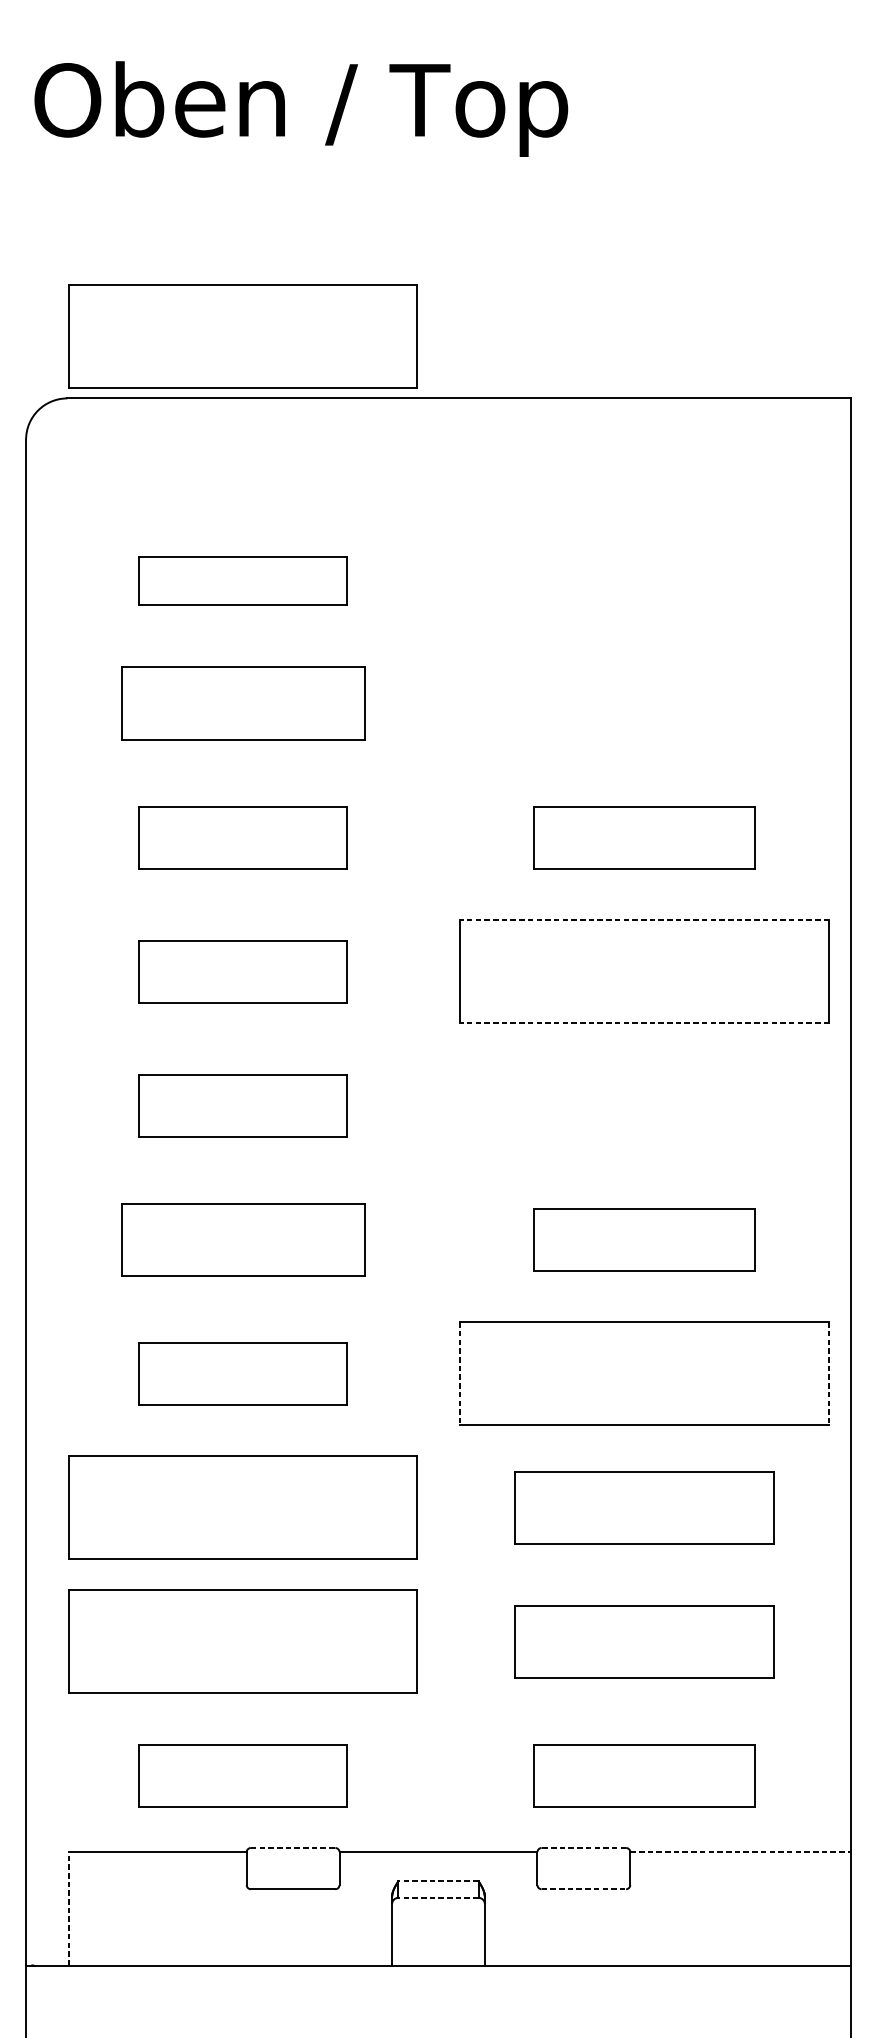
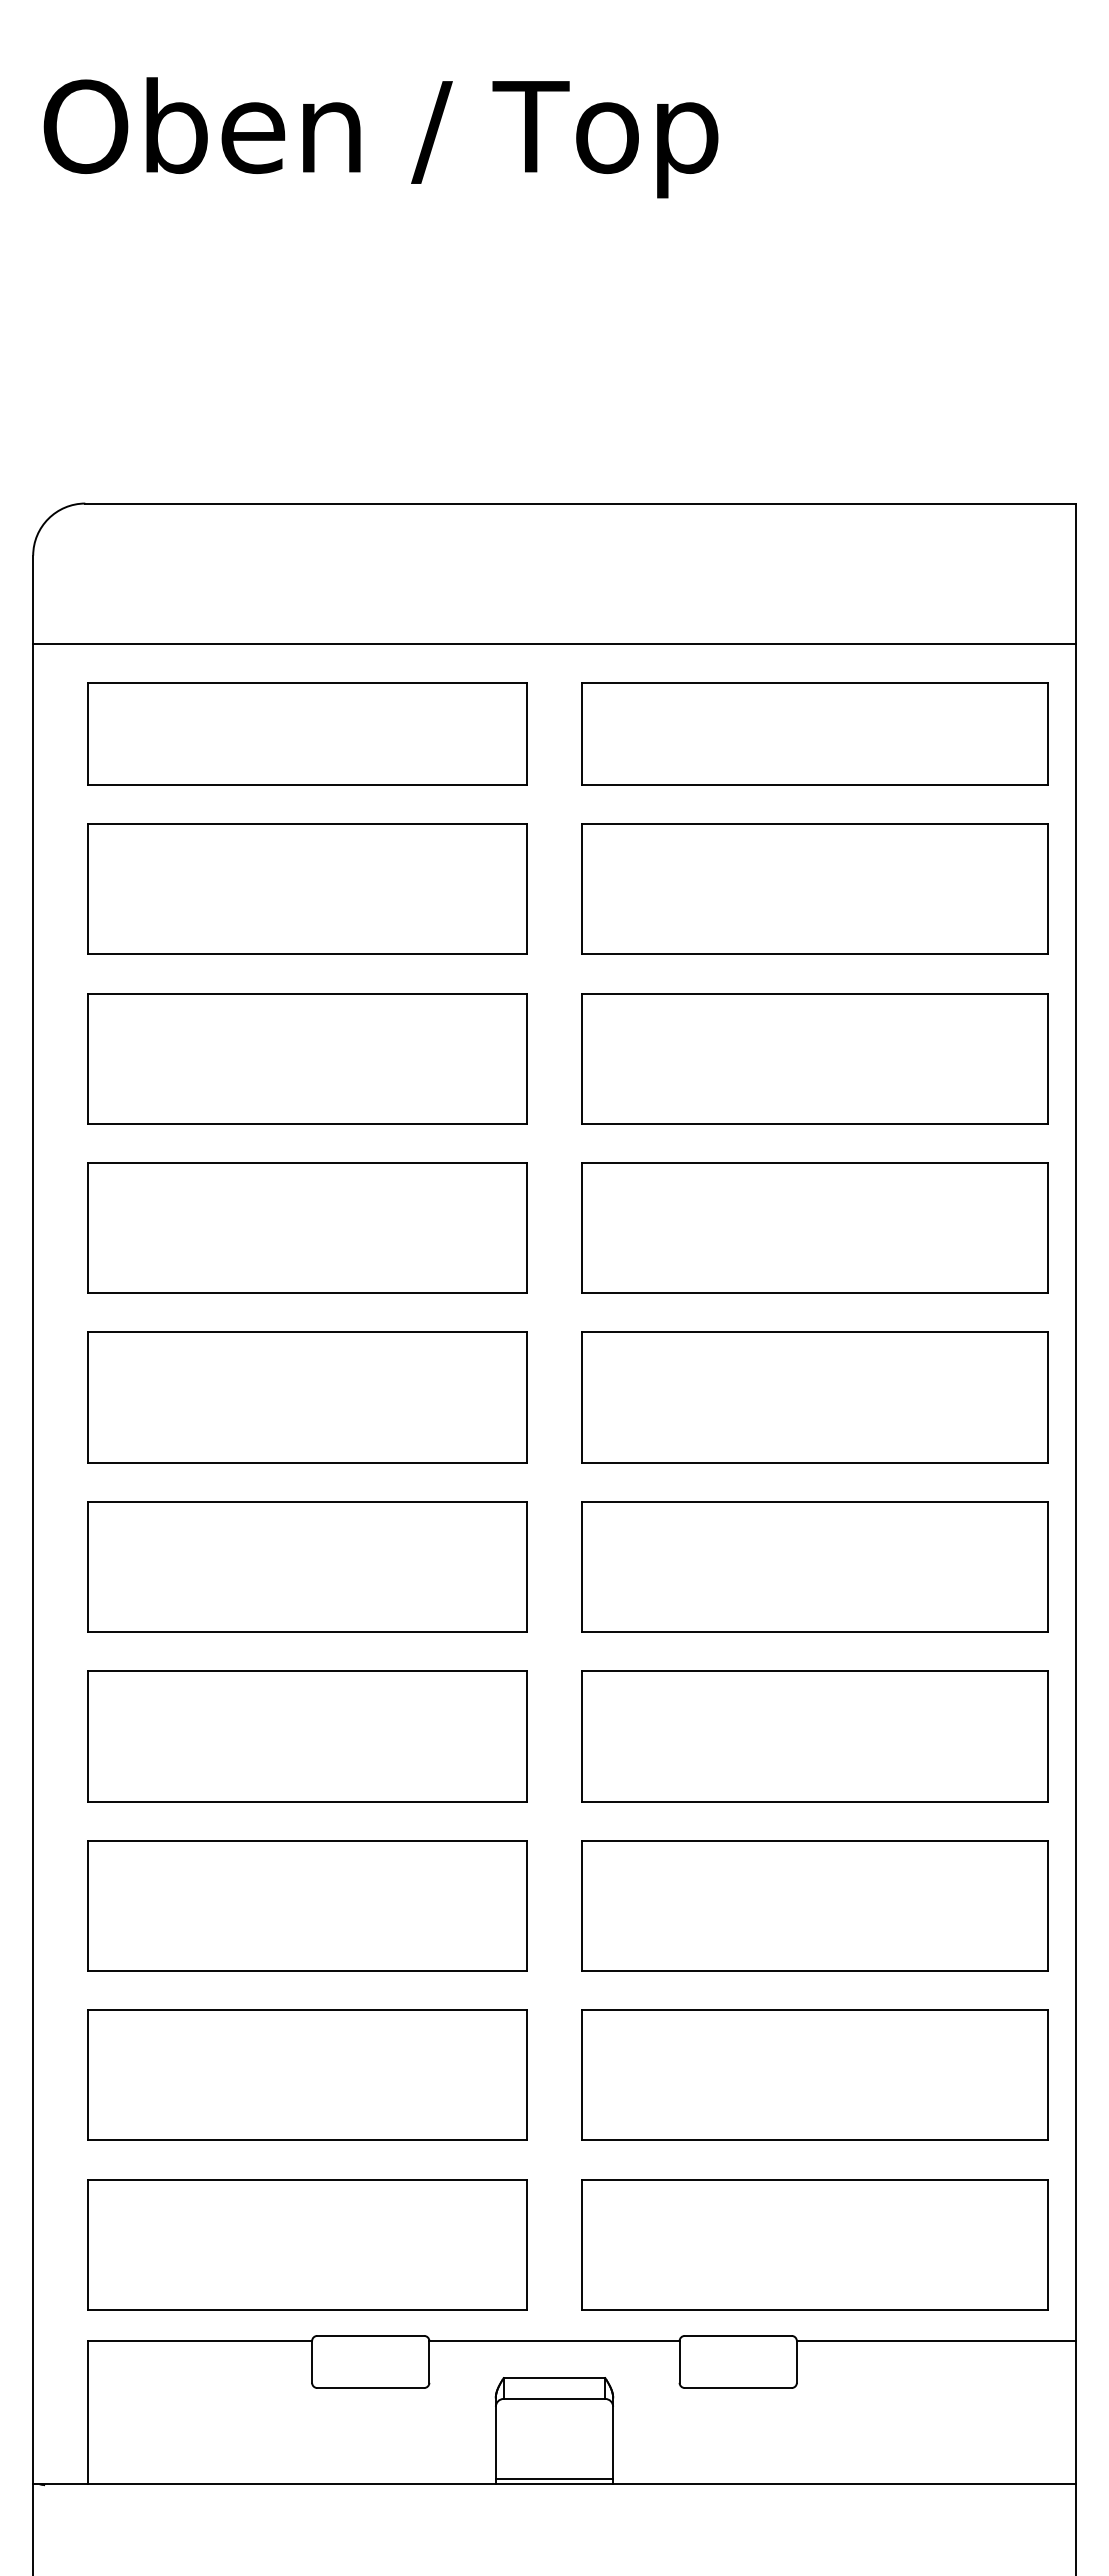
part: (243, 335) -> (307, 424), removed
line: (438, 509) -> (554, 644), added
part: (243, 580) -> (307, 733), size x1.67
part: (644, 580) -> (814, 733), added
part: (243, 702) -> (307, 888), size x1.43
part: (644, 702) -> (814, 888), added
part: (243, 837) -> (307, 1058), size x1.67
part: (644, 837) -> (814, 1058), size x1.67
line: (644, 919) -> (814, 1162), dashed -> solid
part: (243, 971) -> (307, 1227), size x1.67
line: (644, 1023) -> (814, 1293), dashed -> solid
part: (243, 1105) -> (307, 1397), size x1.67
part: (644, 1105) -> (814, 1397), added
part: (243, 1239) -> (307, 1566), size x1.43
part: (644, 1239) -> (814, 1566), size x1.67
part: (243, 1373) -> (307, 1736), size x1.67
line: (459, 1373) -> (581, 1736), dashed -> solid
line: (829, 1373) -> (1048, 1736), dashed -> solid
part: (644, 1507) -> (814, 1905), size x1.43
part: (644, 1641) -> (814, 2074), size x1.43
part: (243, 1775) -> (307, 2244), size x1.67
part: (644, 1775) -> (814, 2244), size x1.67
line: (293, 1847) -> (371, 2335), dashed -> solid
line: (583, 1847) -> (737, 2335), dashed -> solid
line: (740, 1852) -> (936, 2341), dashed -> solid
line: (438, 1881) -> (554, 2378), dashed -> solid
line: (584, 1889) -> (738, 2388), dashed -> solid
line: (438, 1897) -> (554, 2398), dashed -> solid
line: (69, 1908) -> (87, 2412), dashed -> solid
line: (438, 1961) -> (554, 2479), added

